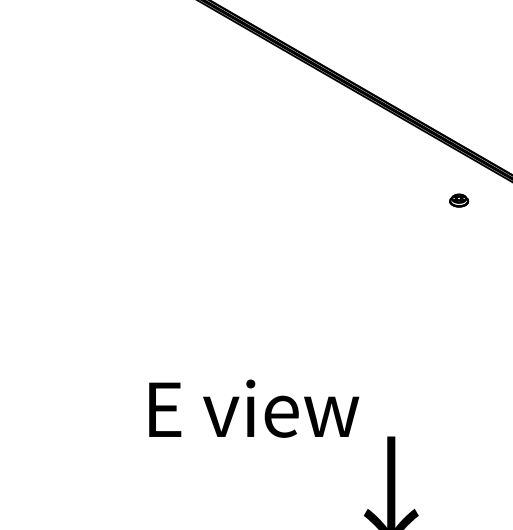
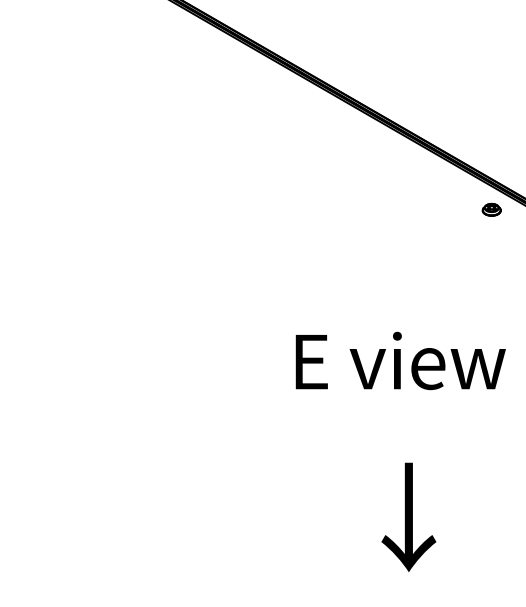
part: (458, 200) -> (491, 209), moved
text: (253, 408) -> (400, 360), moved

